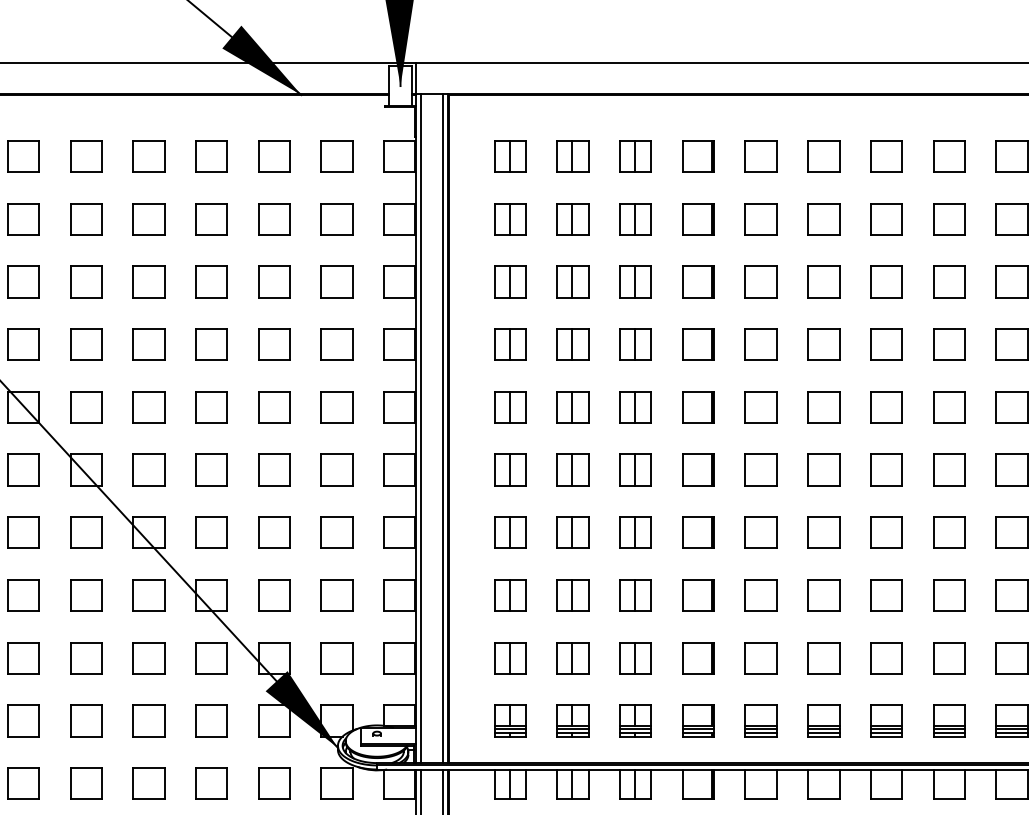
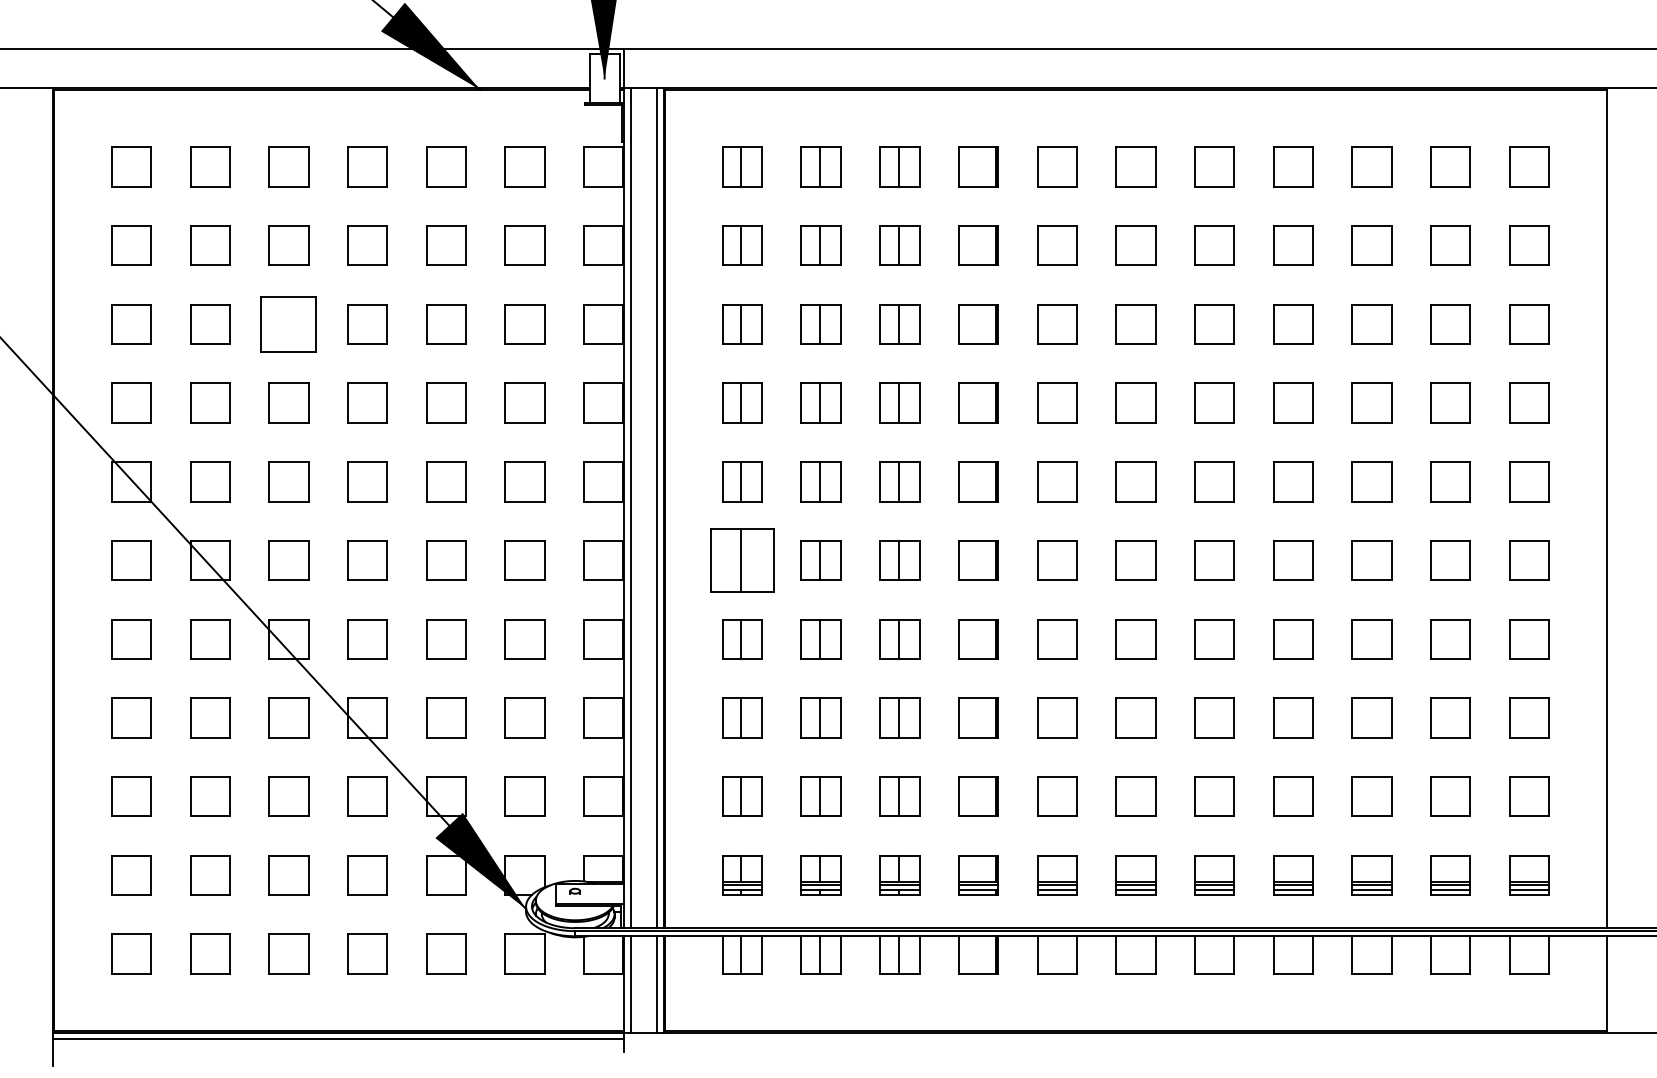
part: (148, 282) -> (288, 324), size x1.4
part: (510, 470) -> (742, 560), size x1.6

